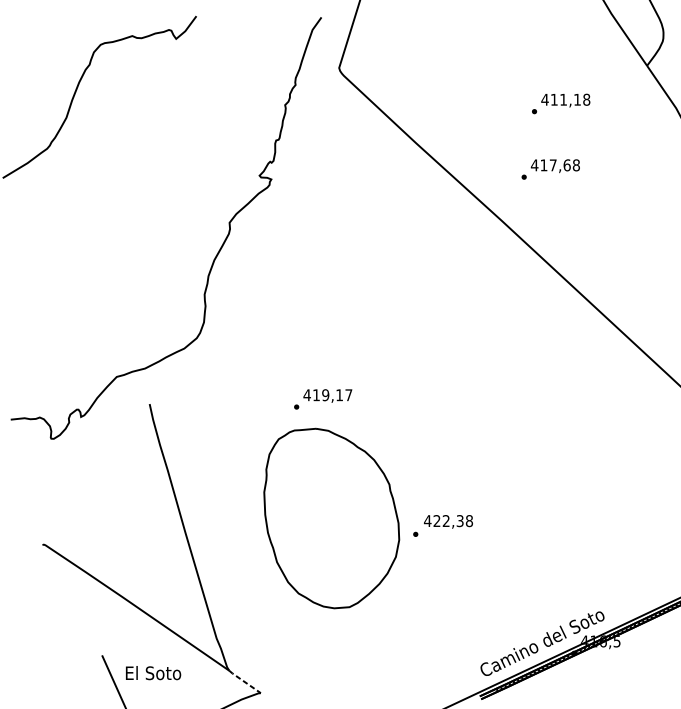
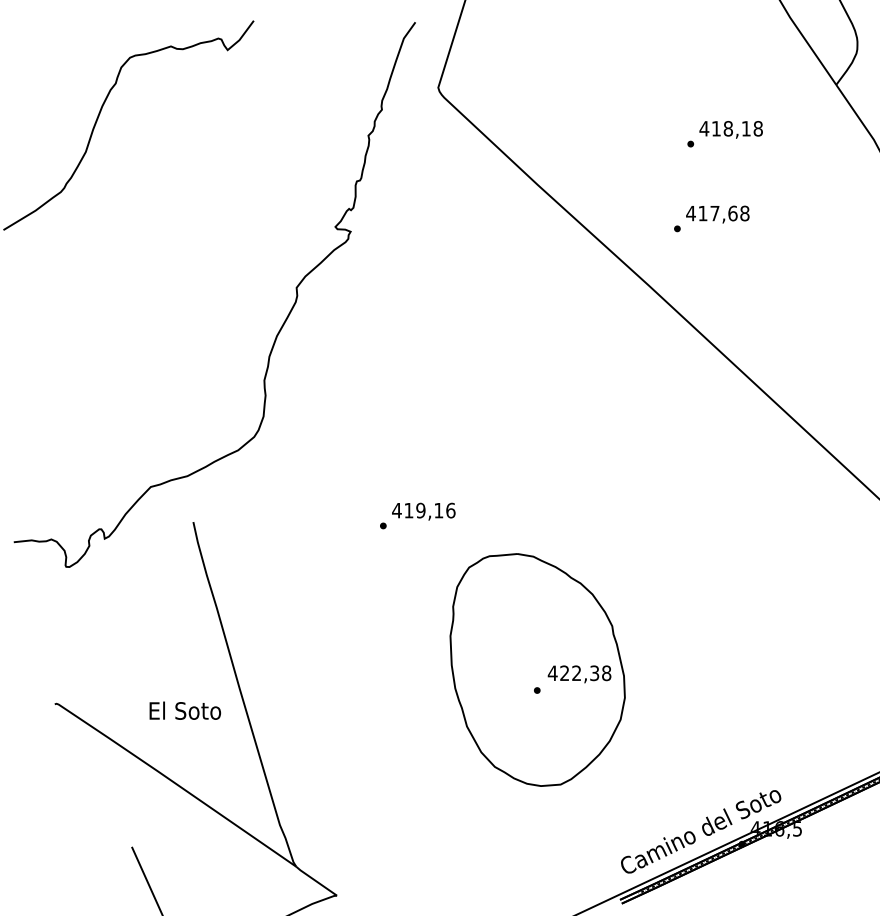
text: (562, 99) -> (727, 128), 411,18 -> 418,18
text: (348, 395) -> (450, 510), 419,17 -> 419,16
part: (331, 518) -> (537, 669), moved
text: (153, 672) -> (185, 710), moved
line: (244, 682) -> (315, 881), dashed -> solid

